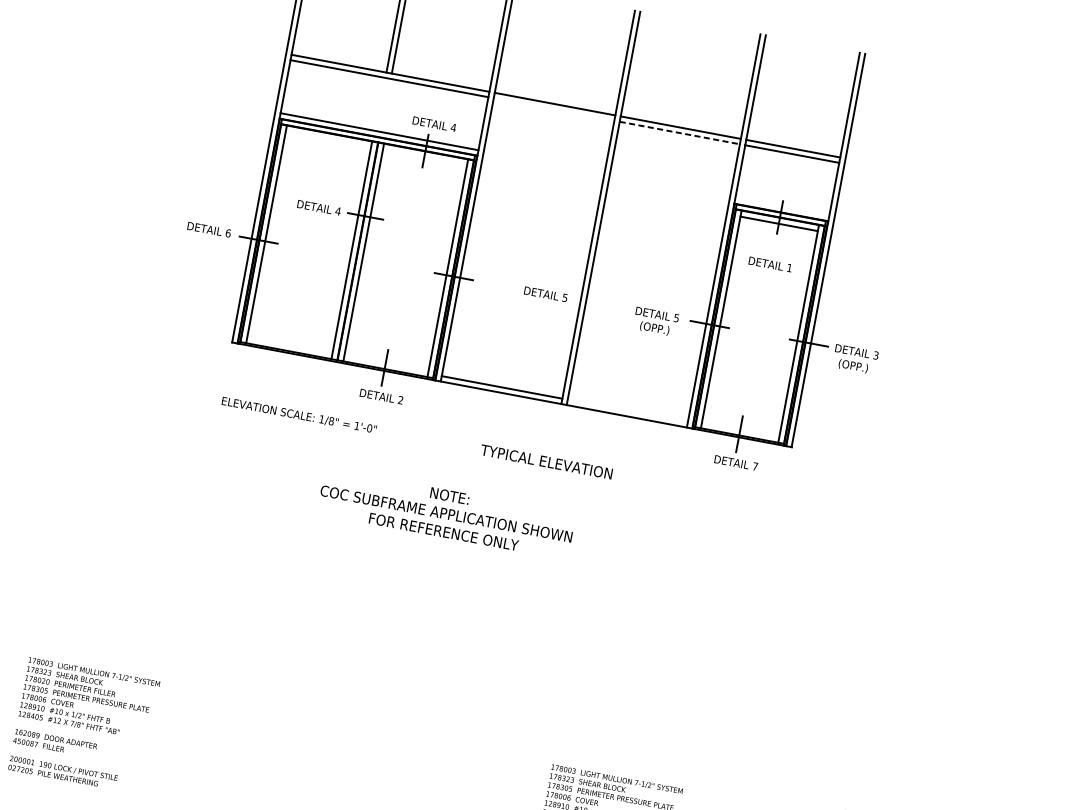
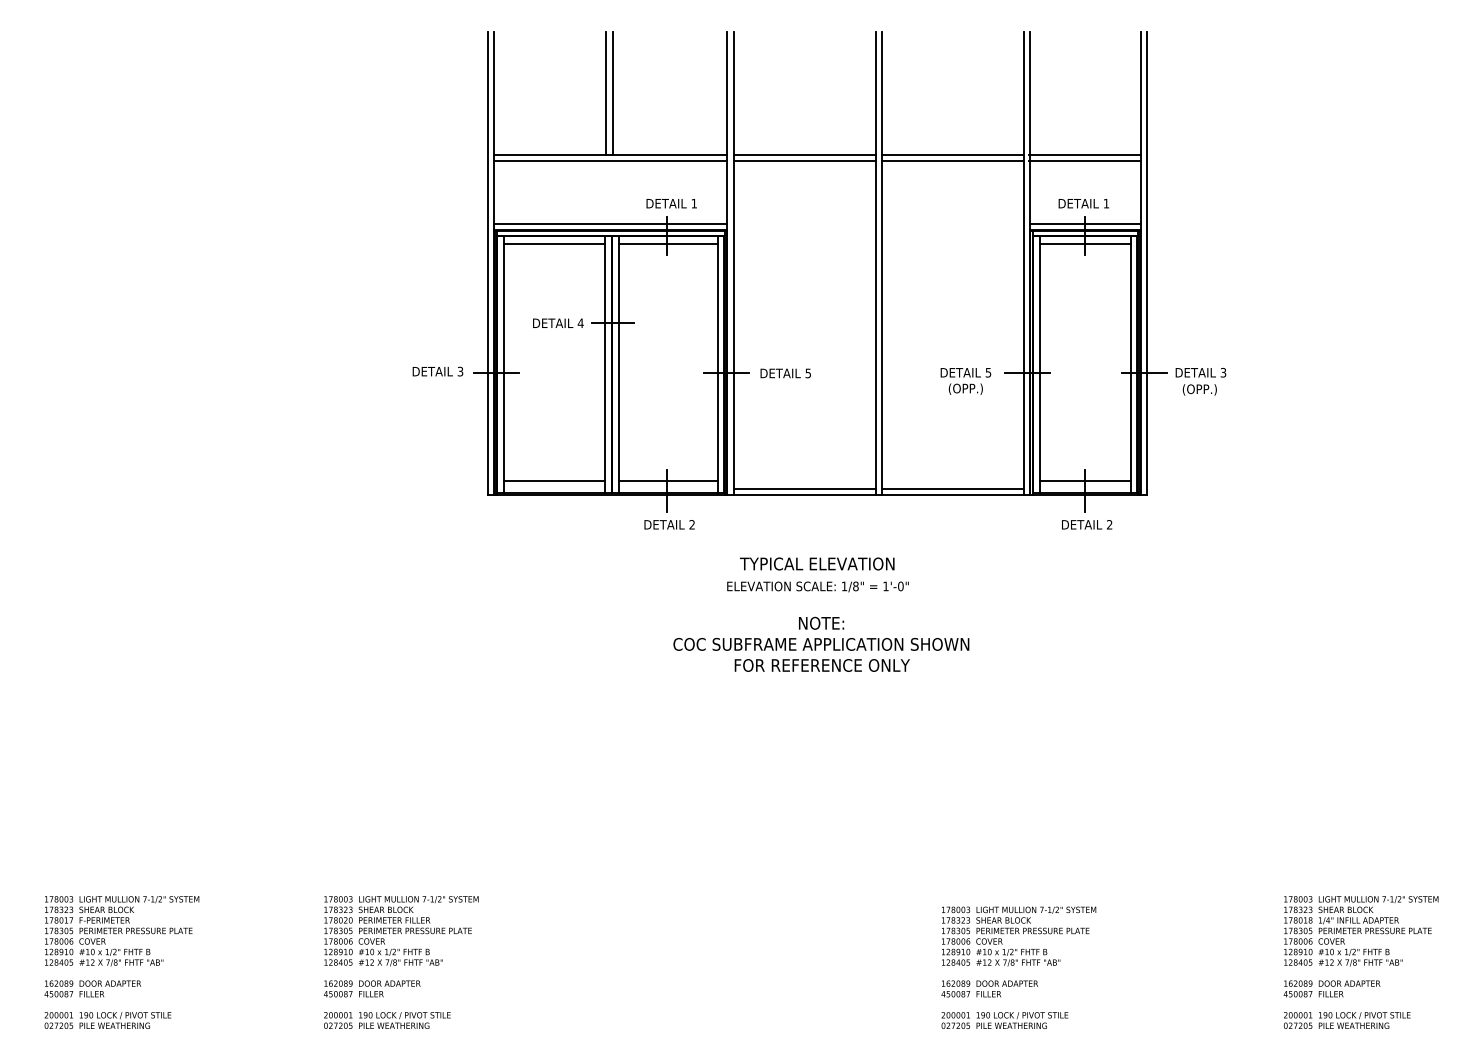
line: (553, 109) -> (804, 161), added
text: (453, 127) -> (694, 203), 4 -> 1
line: (679, 133) -> (952, 161), dashed -> solid
line: (328, 139) -> (554, 243), added
line: (424, 157) -> (667, 243), added
line: (781, 206) -> (1084, 223), added
text: (228, 233) -> (460, 371), 6 -> 3
text: (770, 264) -> (1083, 203), moved
text: (545, 294) -> (785, 373), moved
line: (290, 340) -> (554, 480), added
line: (386, 358) -> (667, 480), added
line: (627, 410) -> (952, 488), added
text: (298, 415) -> (817, 586), moved
line: (740, 424) -> (1084, 480), added
text: (546, 461) -> (817, 563), moved
text: (755, 466) -> (1109, 524), 7 -> 2
text: (446, 513) -> (821, 643), moved

